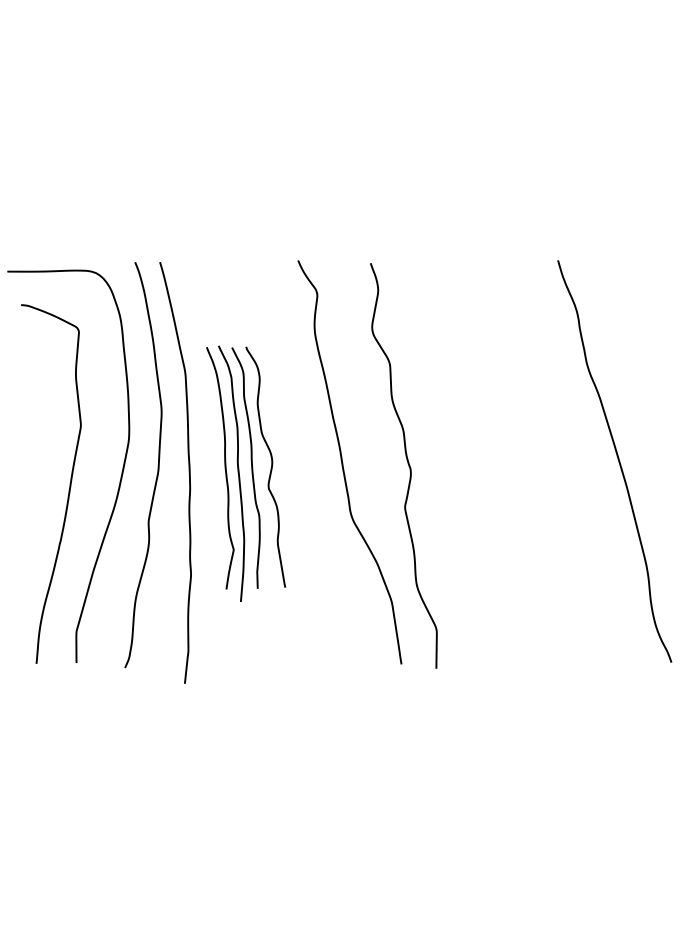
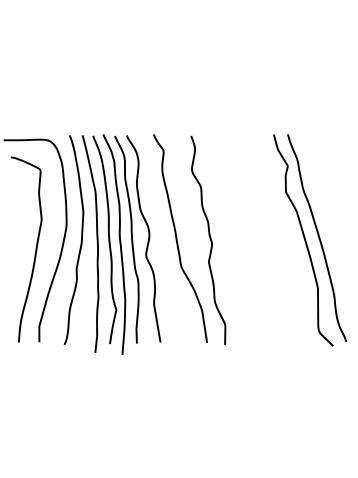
curve: (590, 465) -> (304, 240), added
part: (245, 473) -> (126, 244), size x1.67

